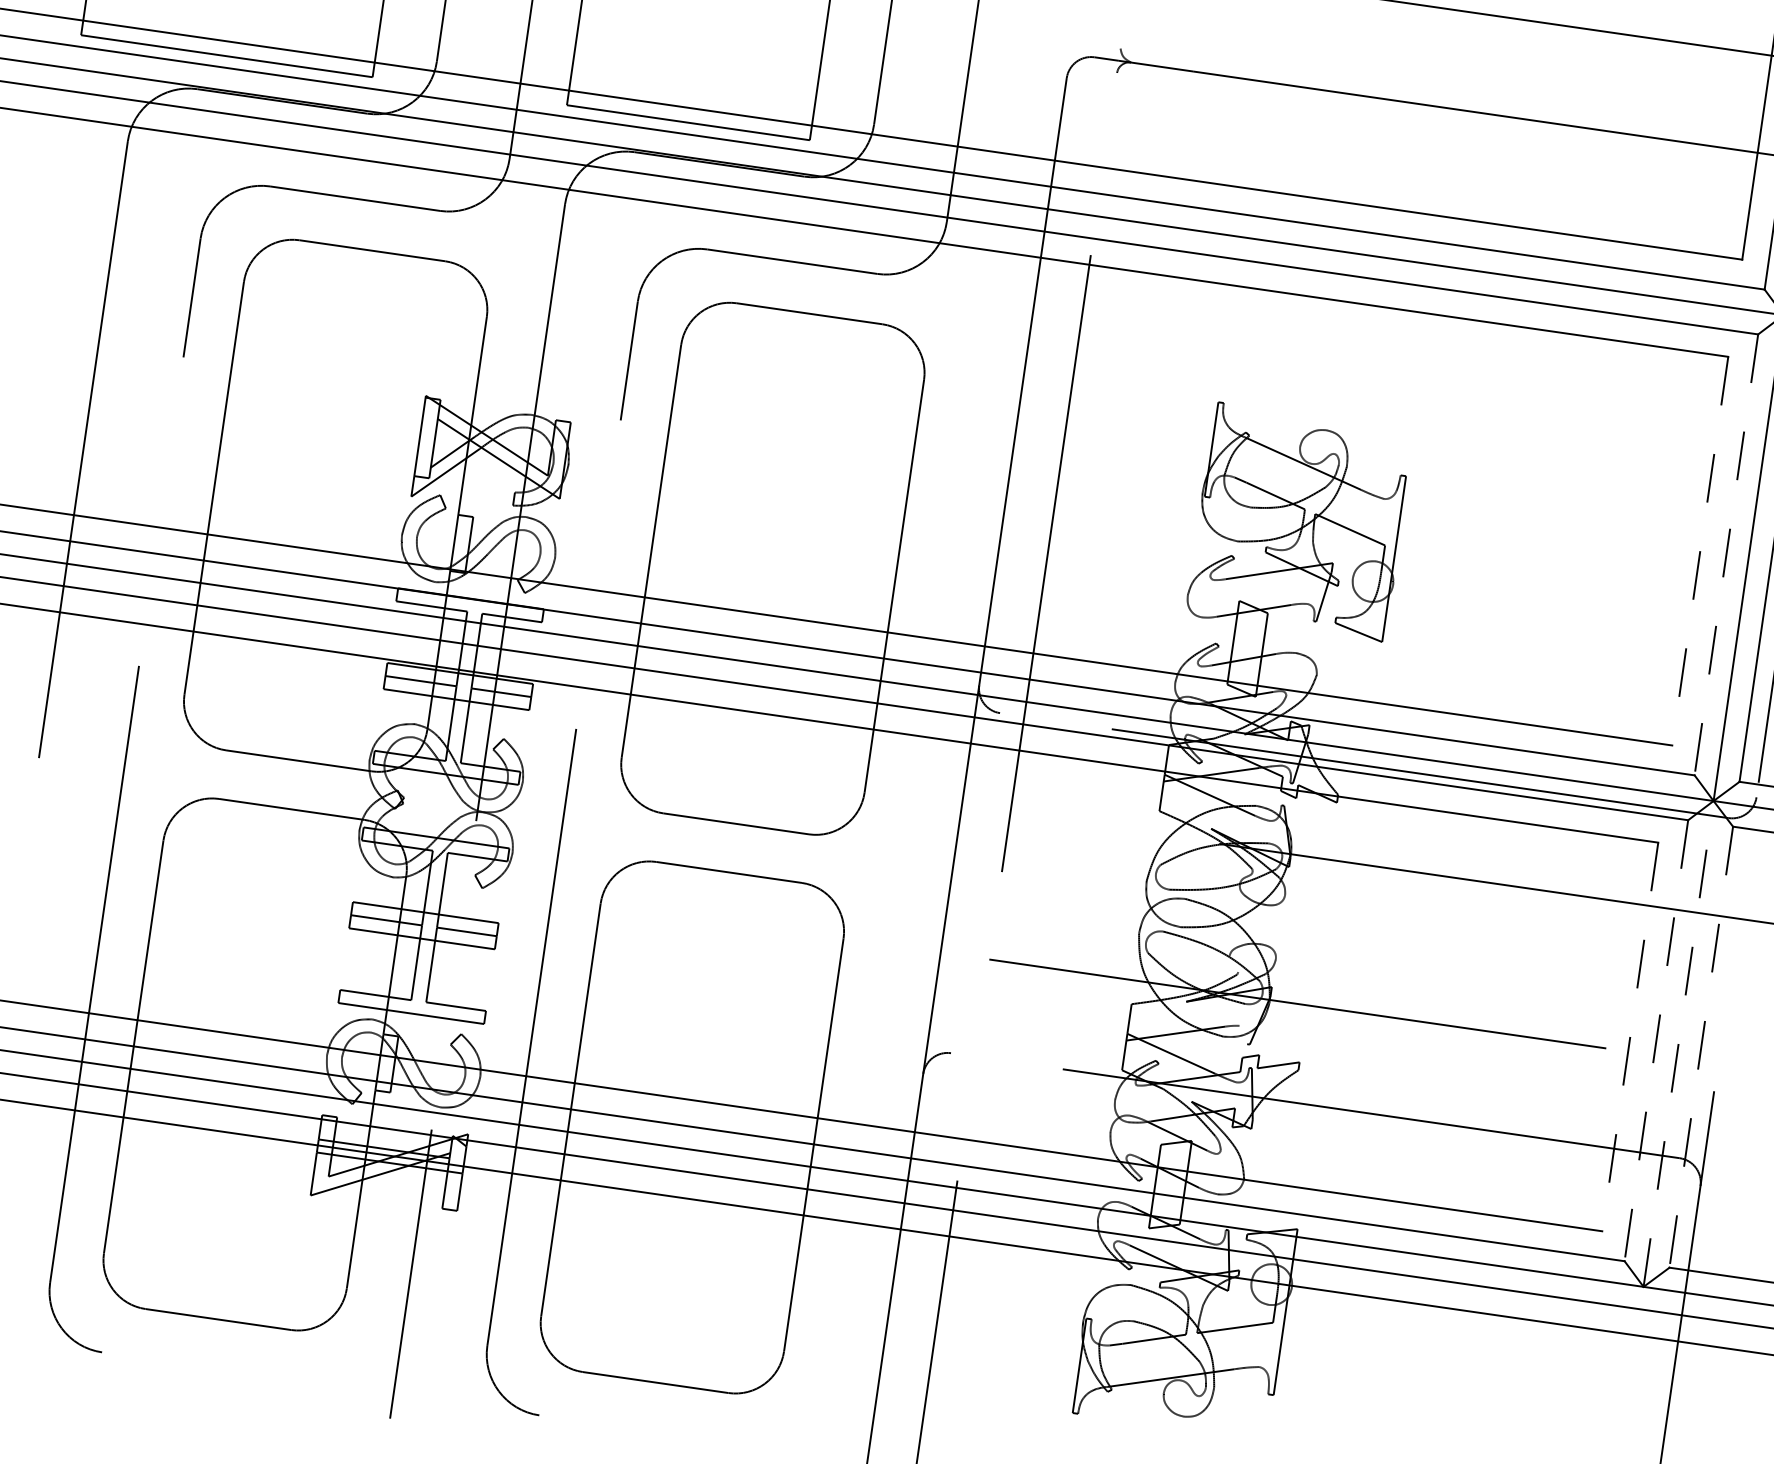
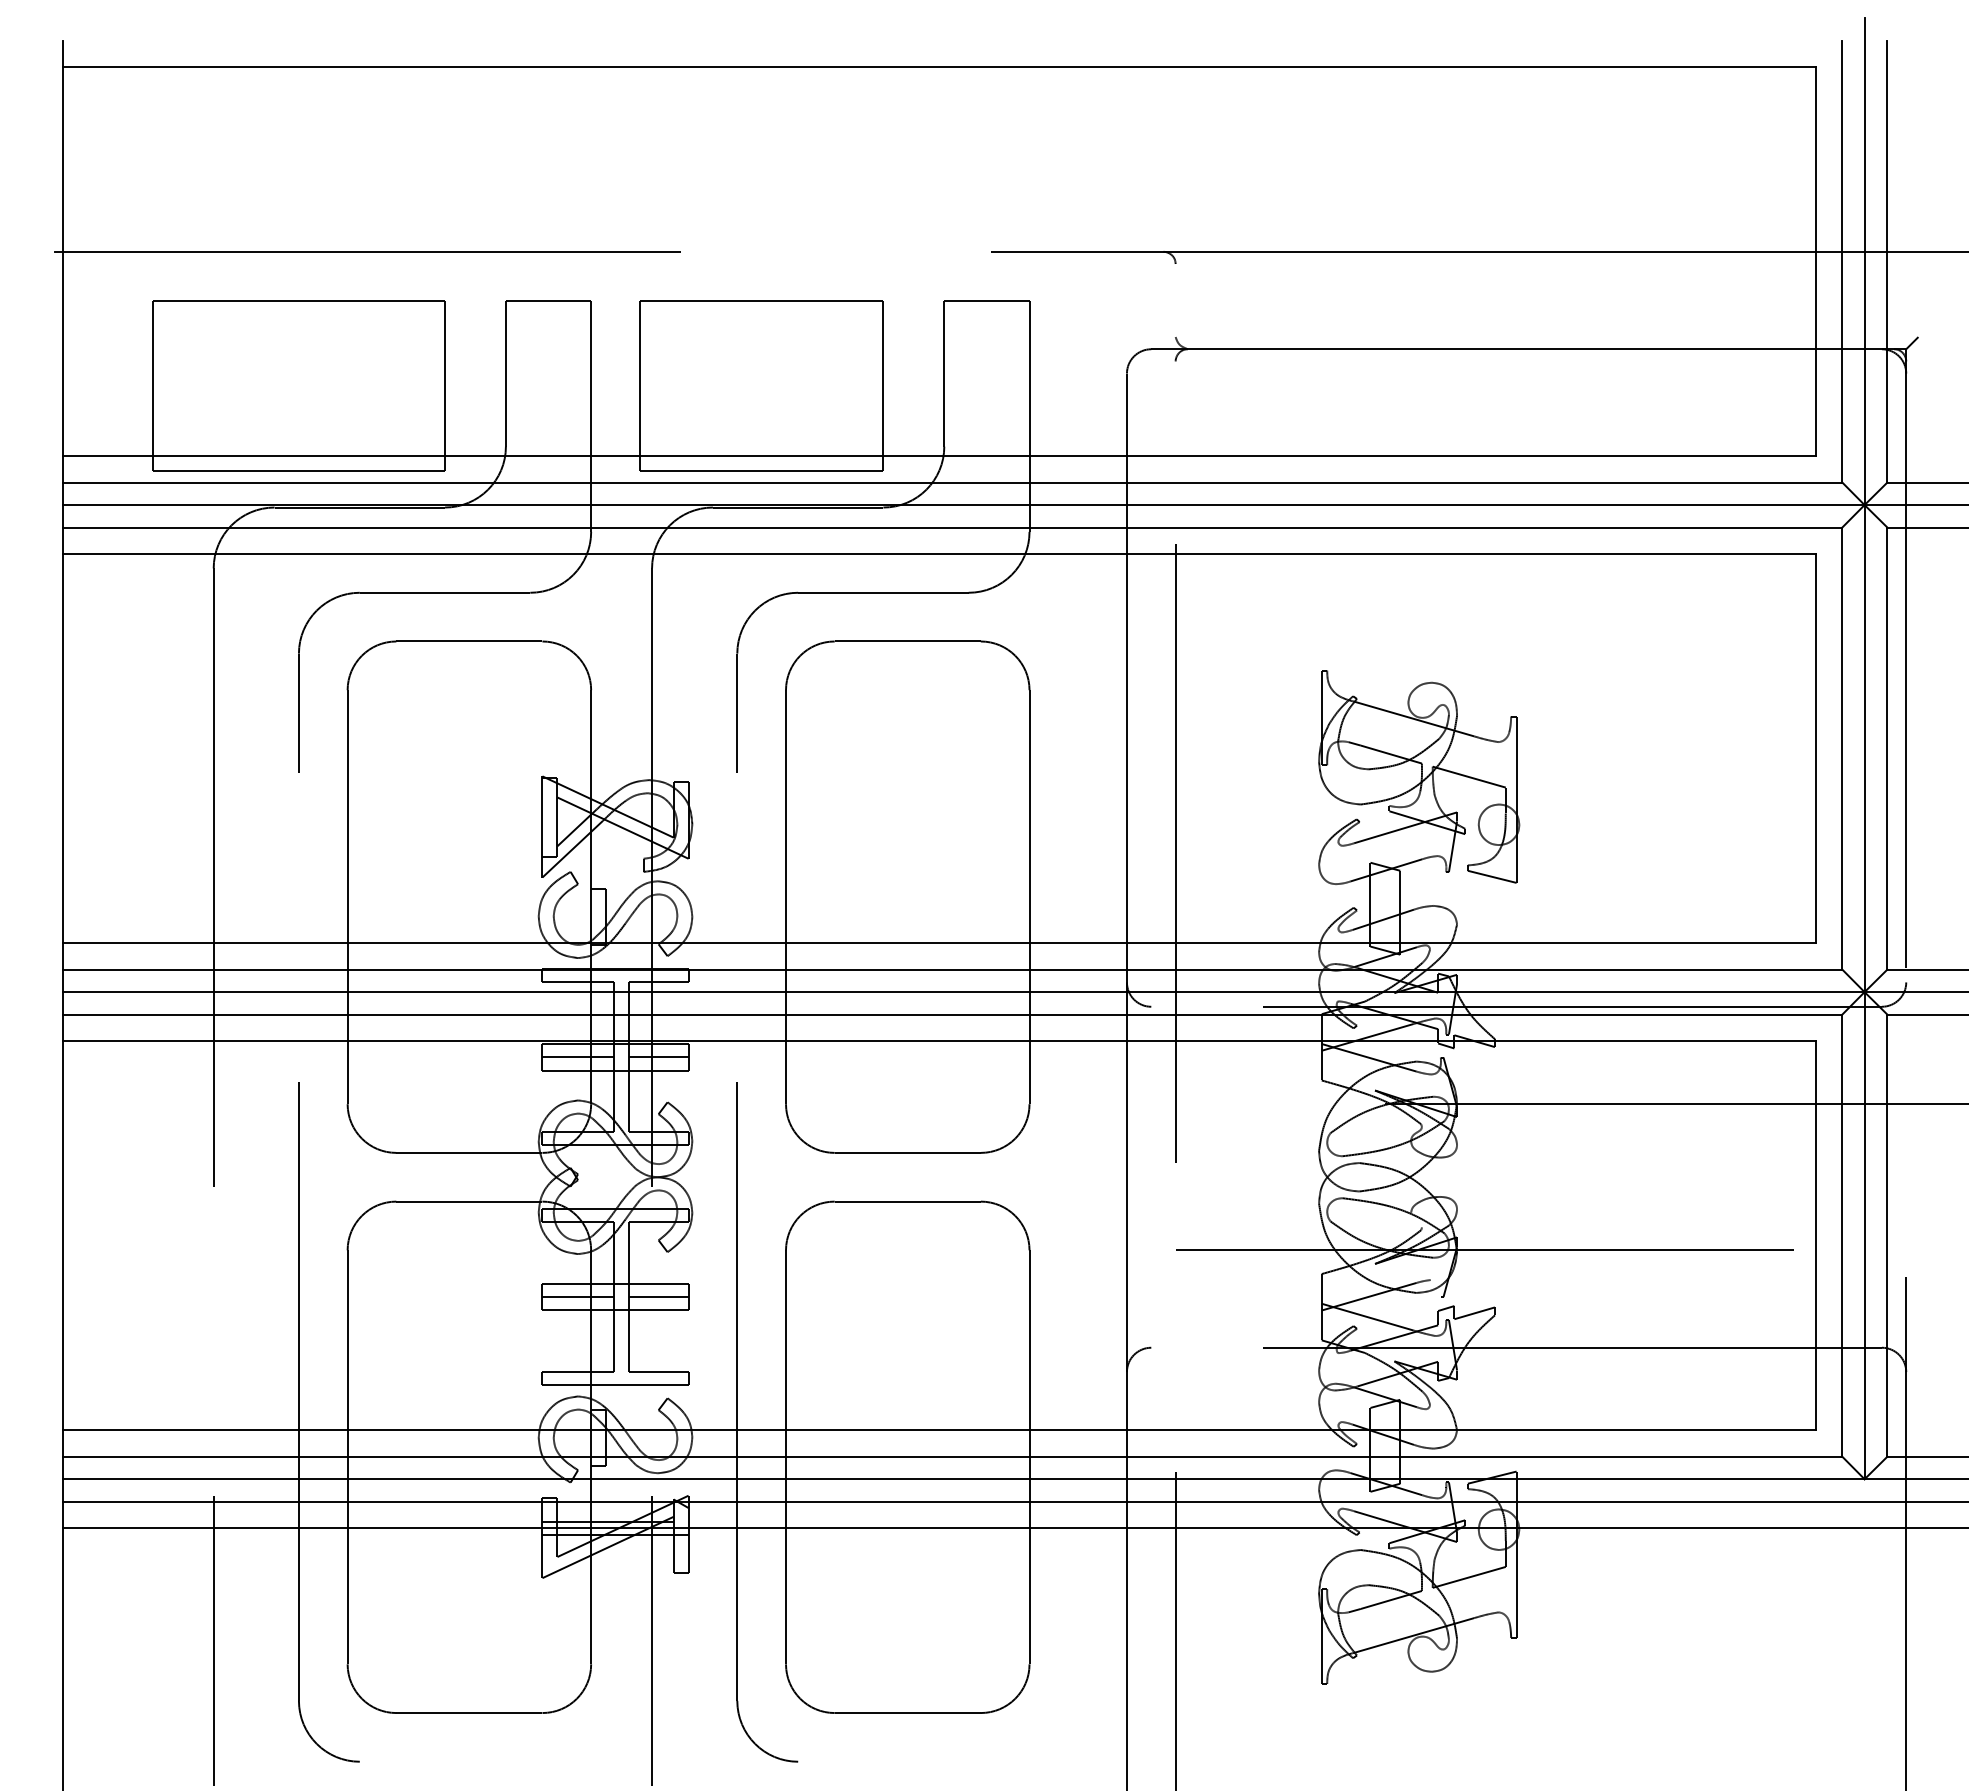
line: (1700, 551) -> (1816, 748), dashed -> solid
line: (1726, 555) -> (1842, 749), dashed -> solid
line: (1630, 1036) -> (1816, 1235), dashed -> solid
line: (1656, 1041) -> (1842, 1236), dashed -> solid
line: (1678, 1043) -> (1864, 1235), dashed -> solid
line: (1701, 1048) -> (1887, 1236), dashed -> solid

